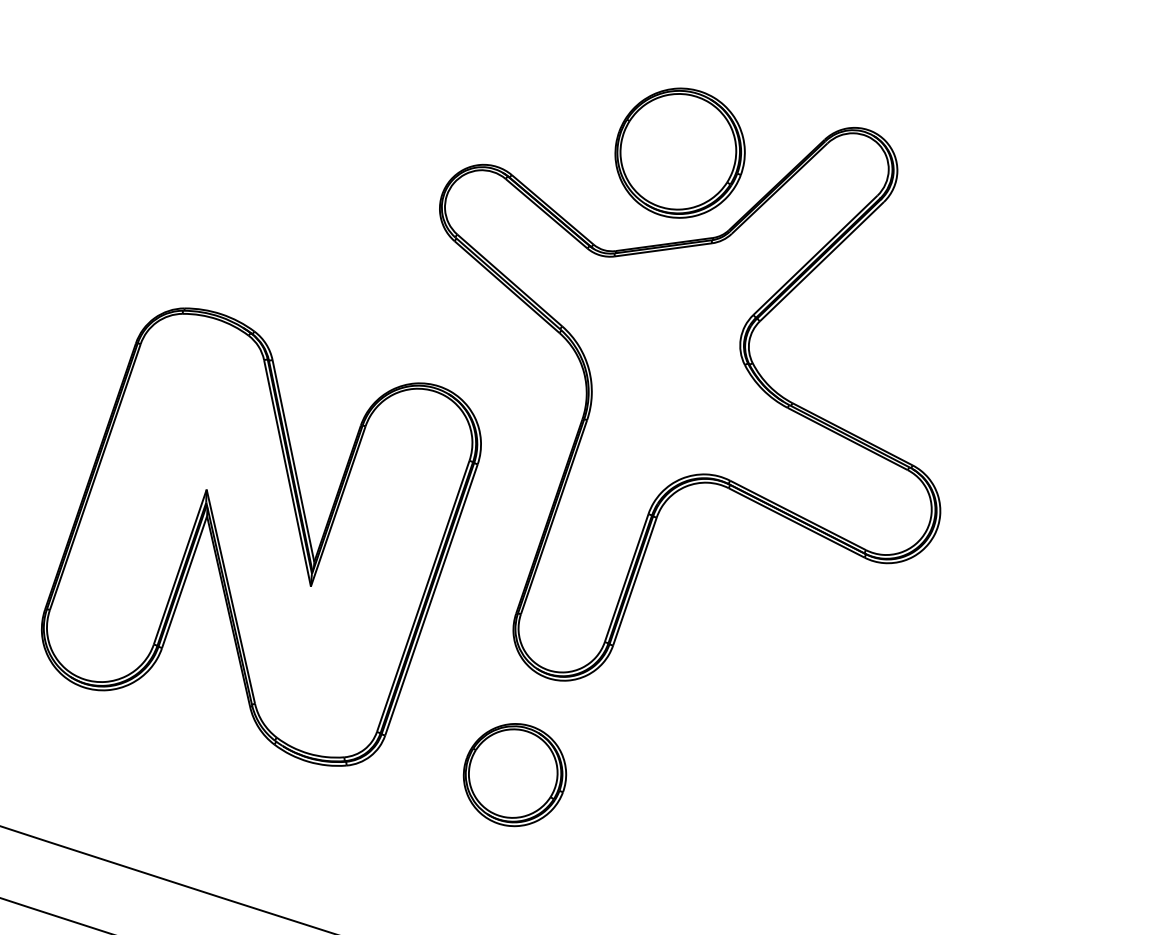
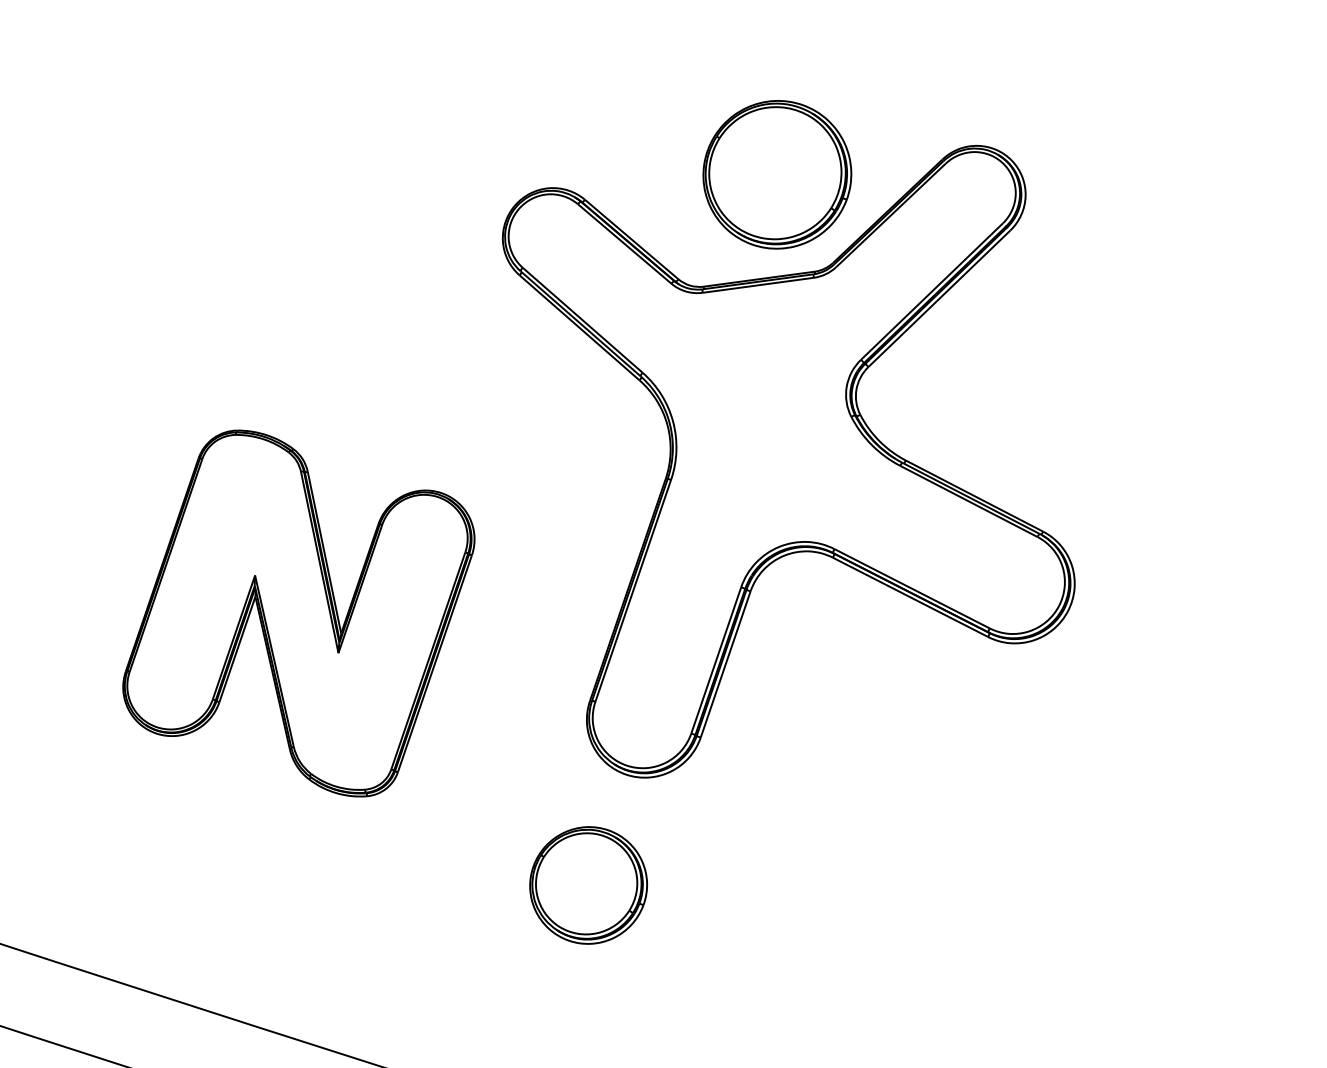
part: (261, 536) -> (298, 612), size x0.7

